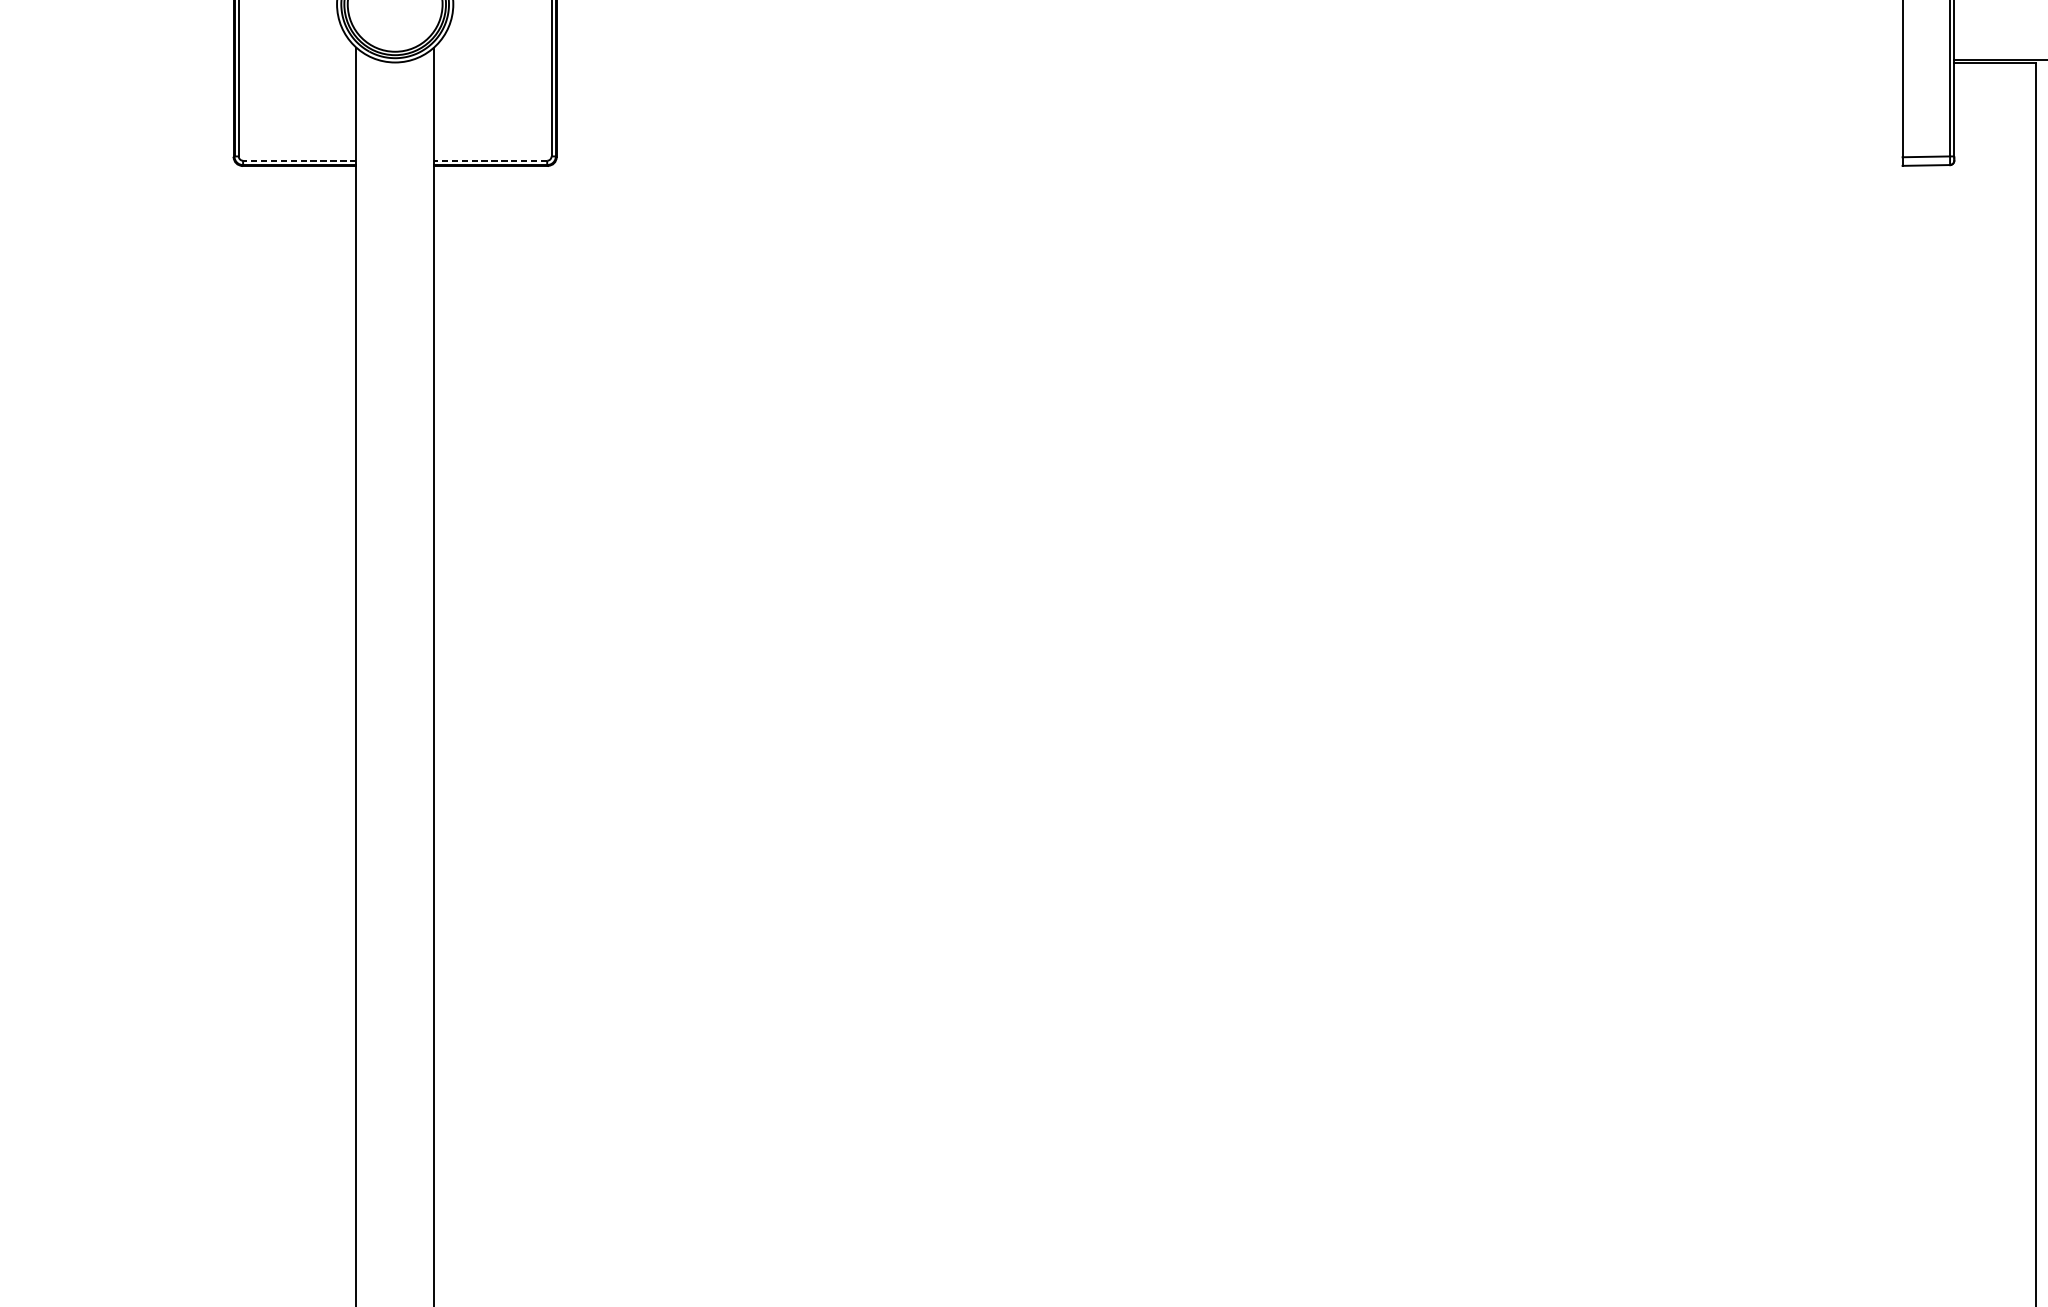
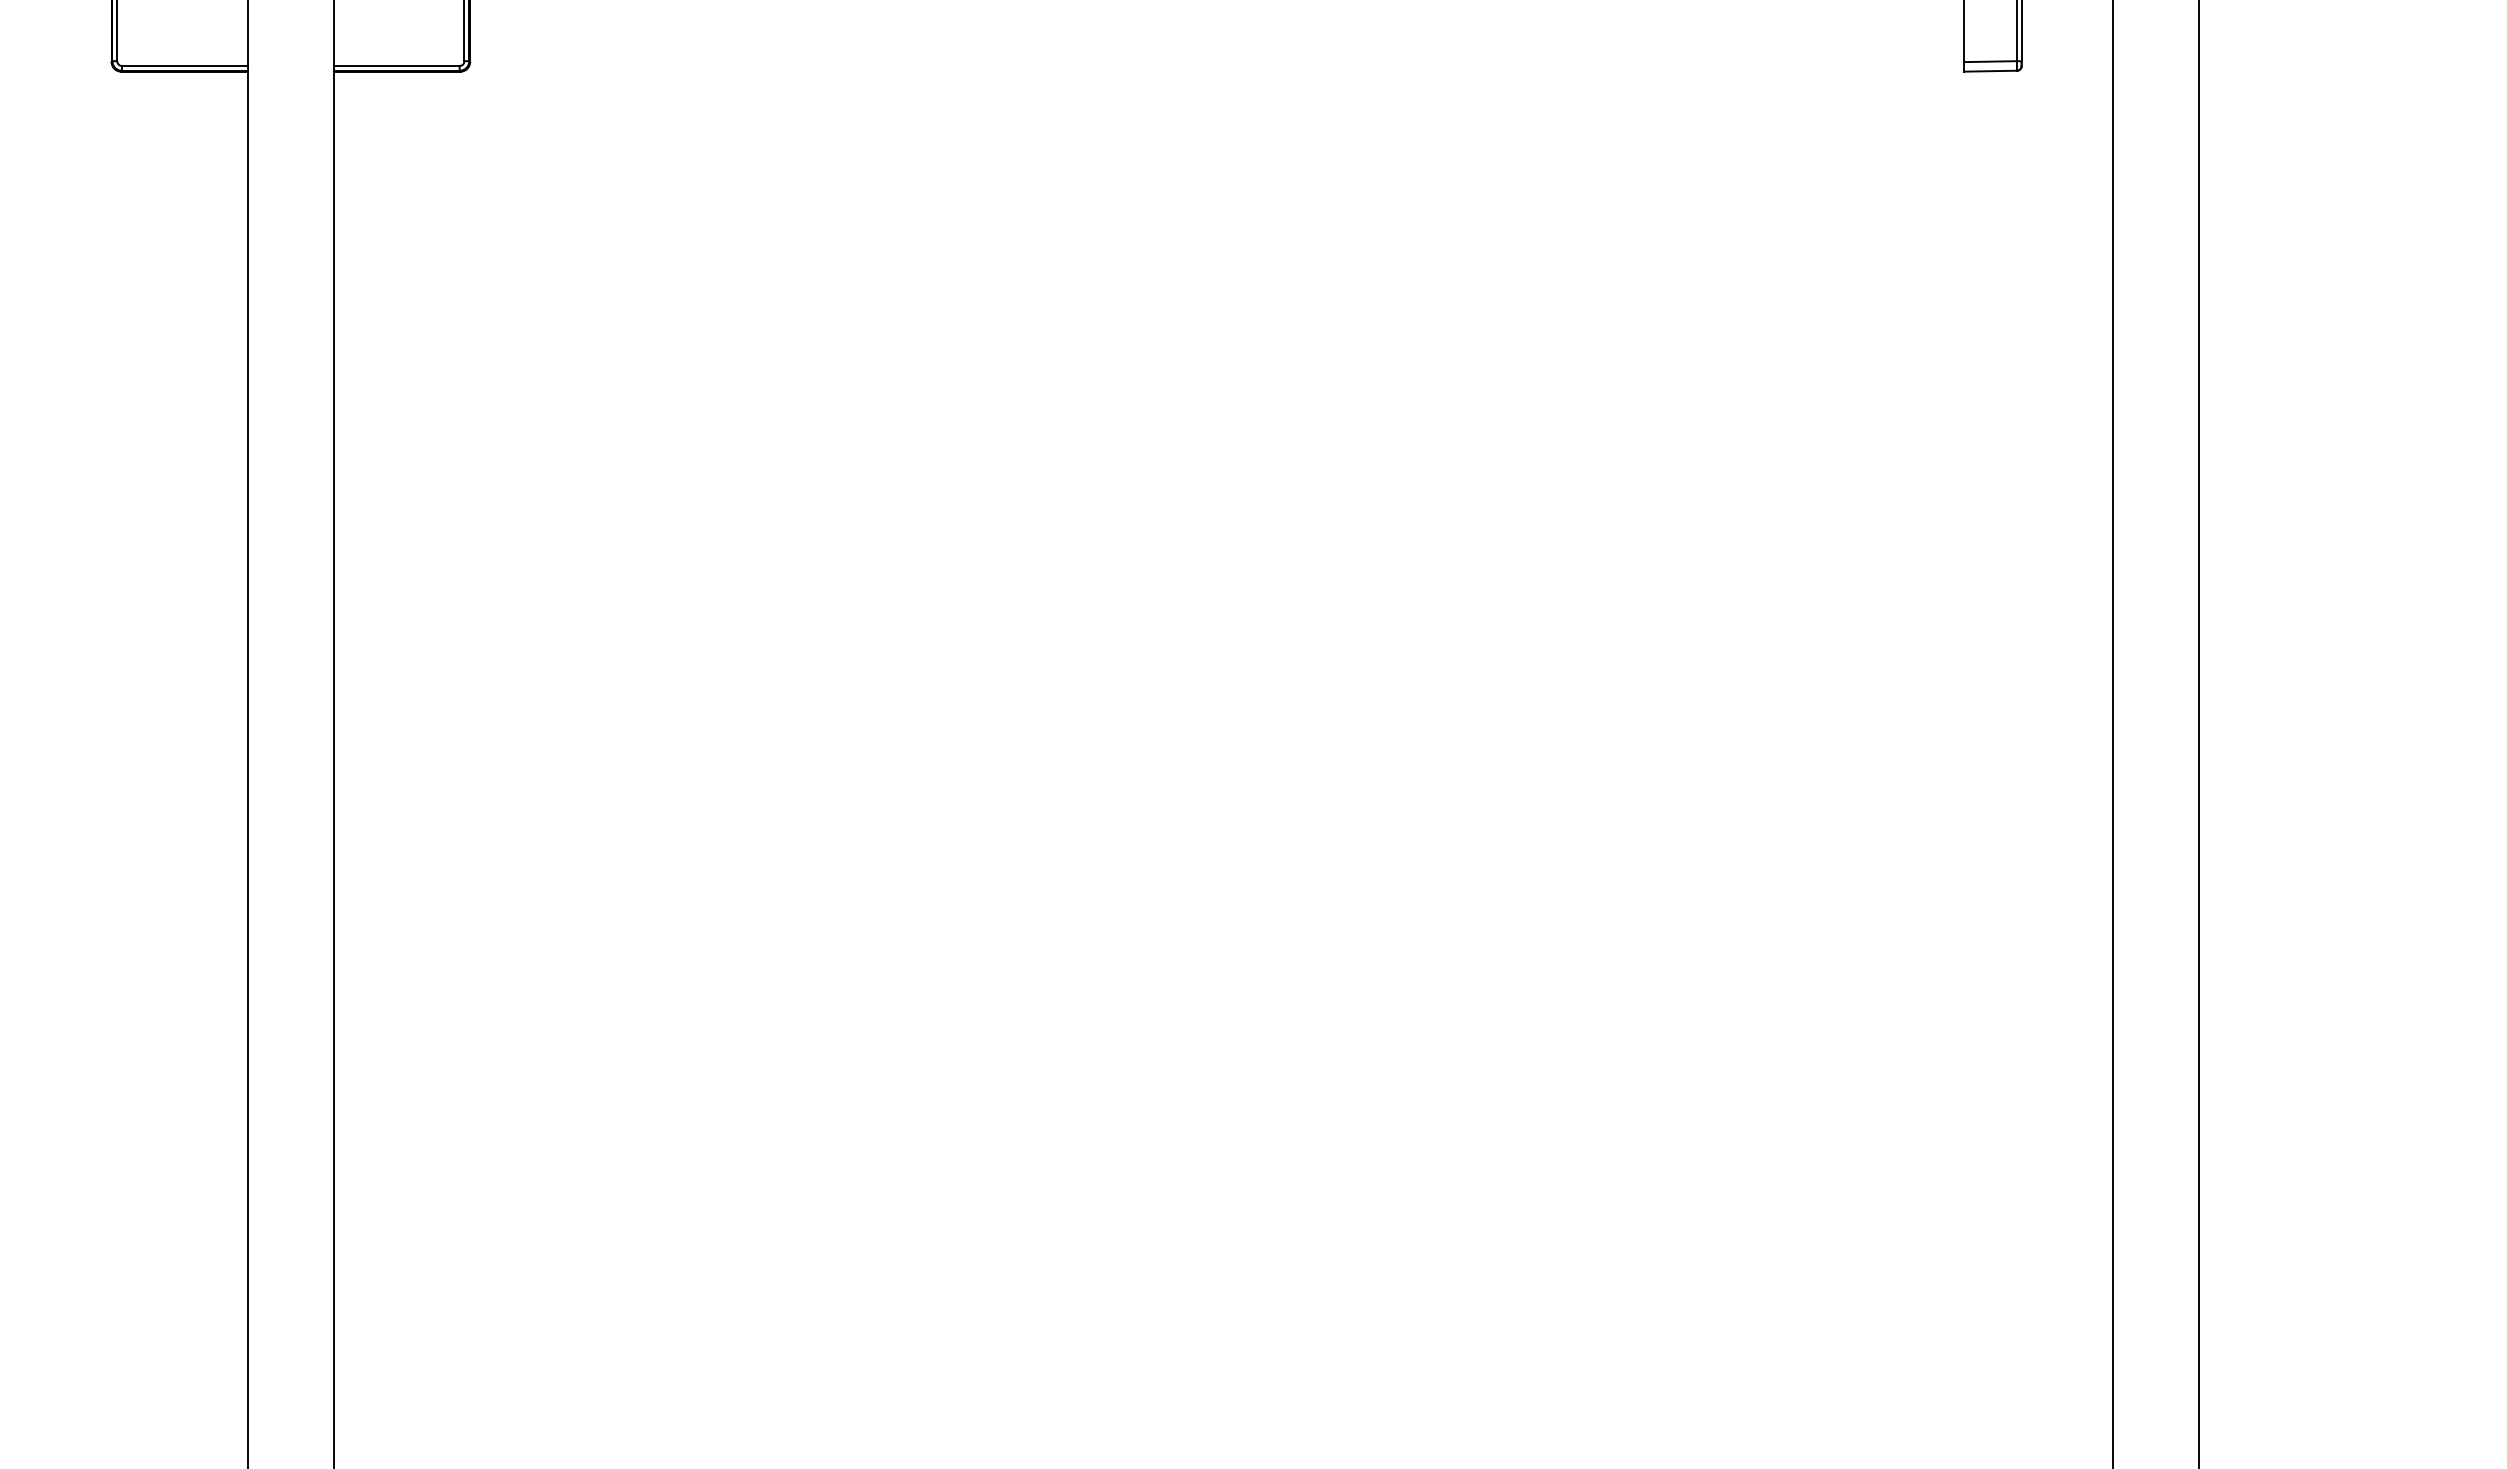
line: (299, 160) -> (184, 65), dashed -> solid
line: (490, 160) -> (396, 65), dashed -> solid

